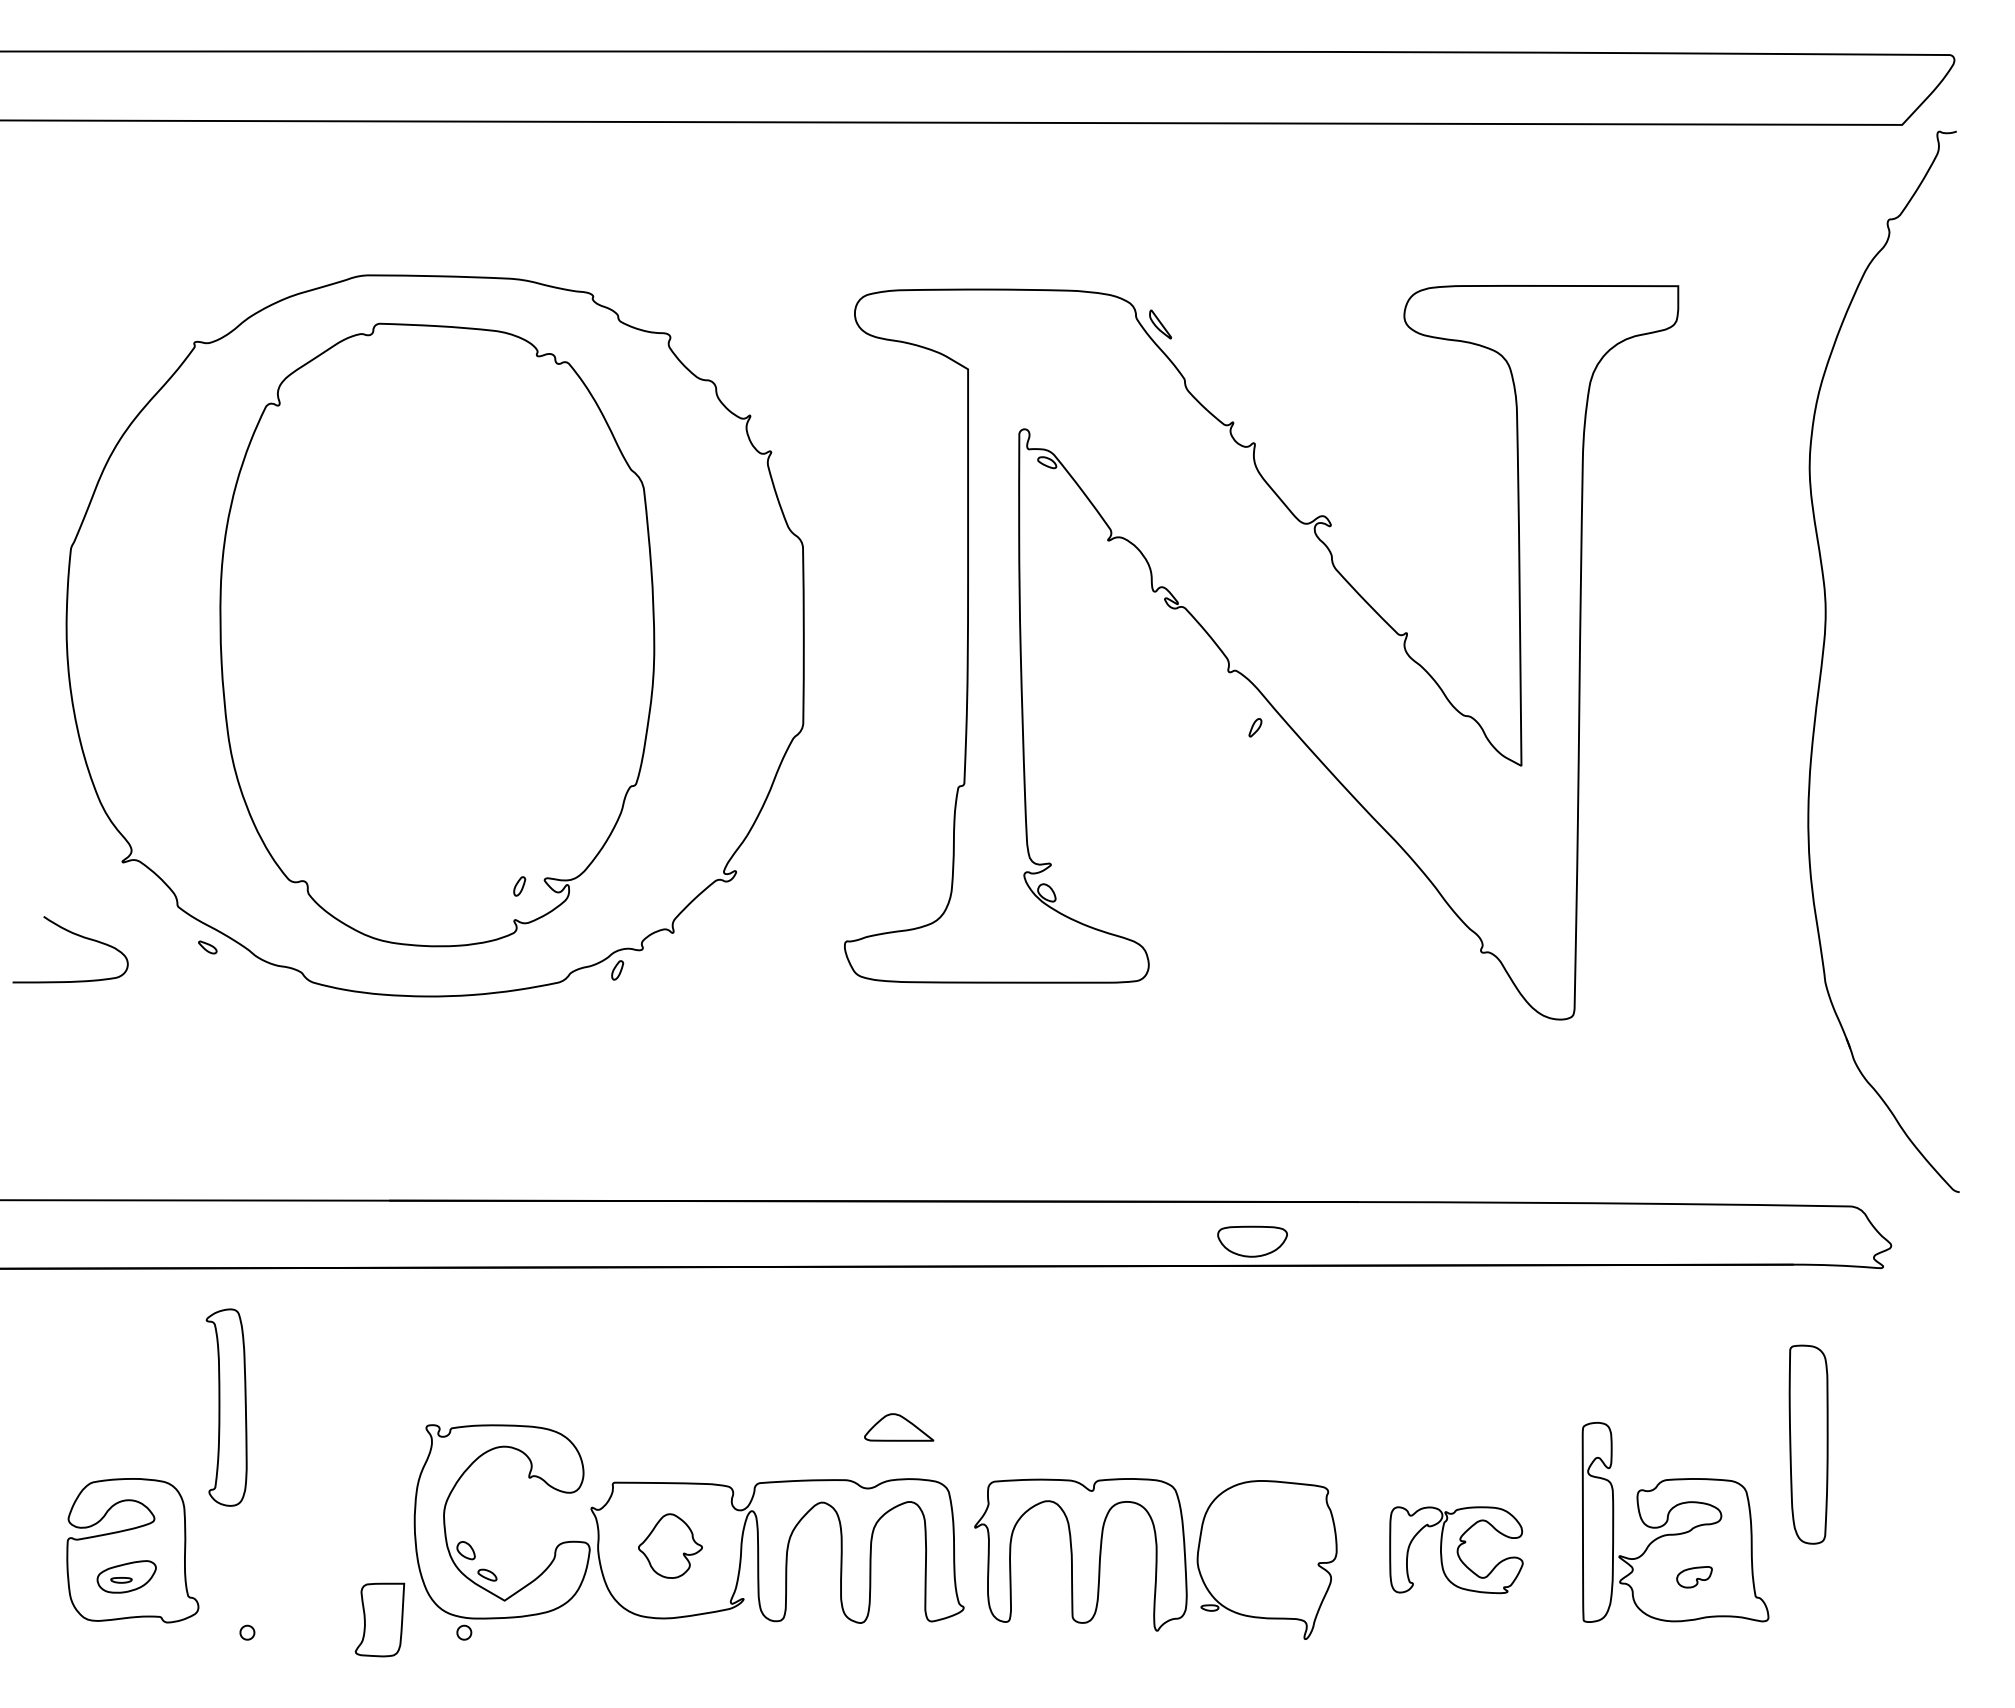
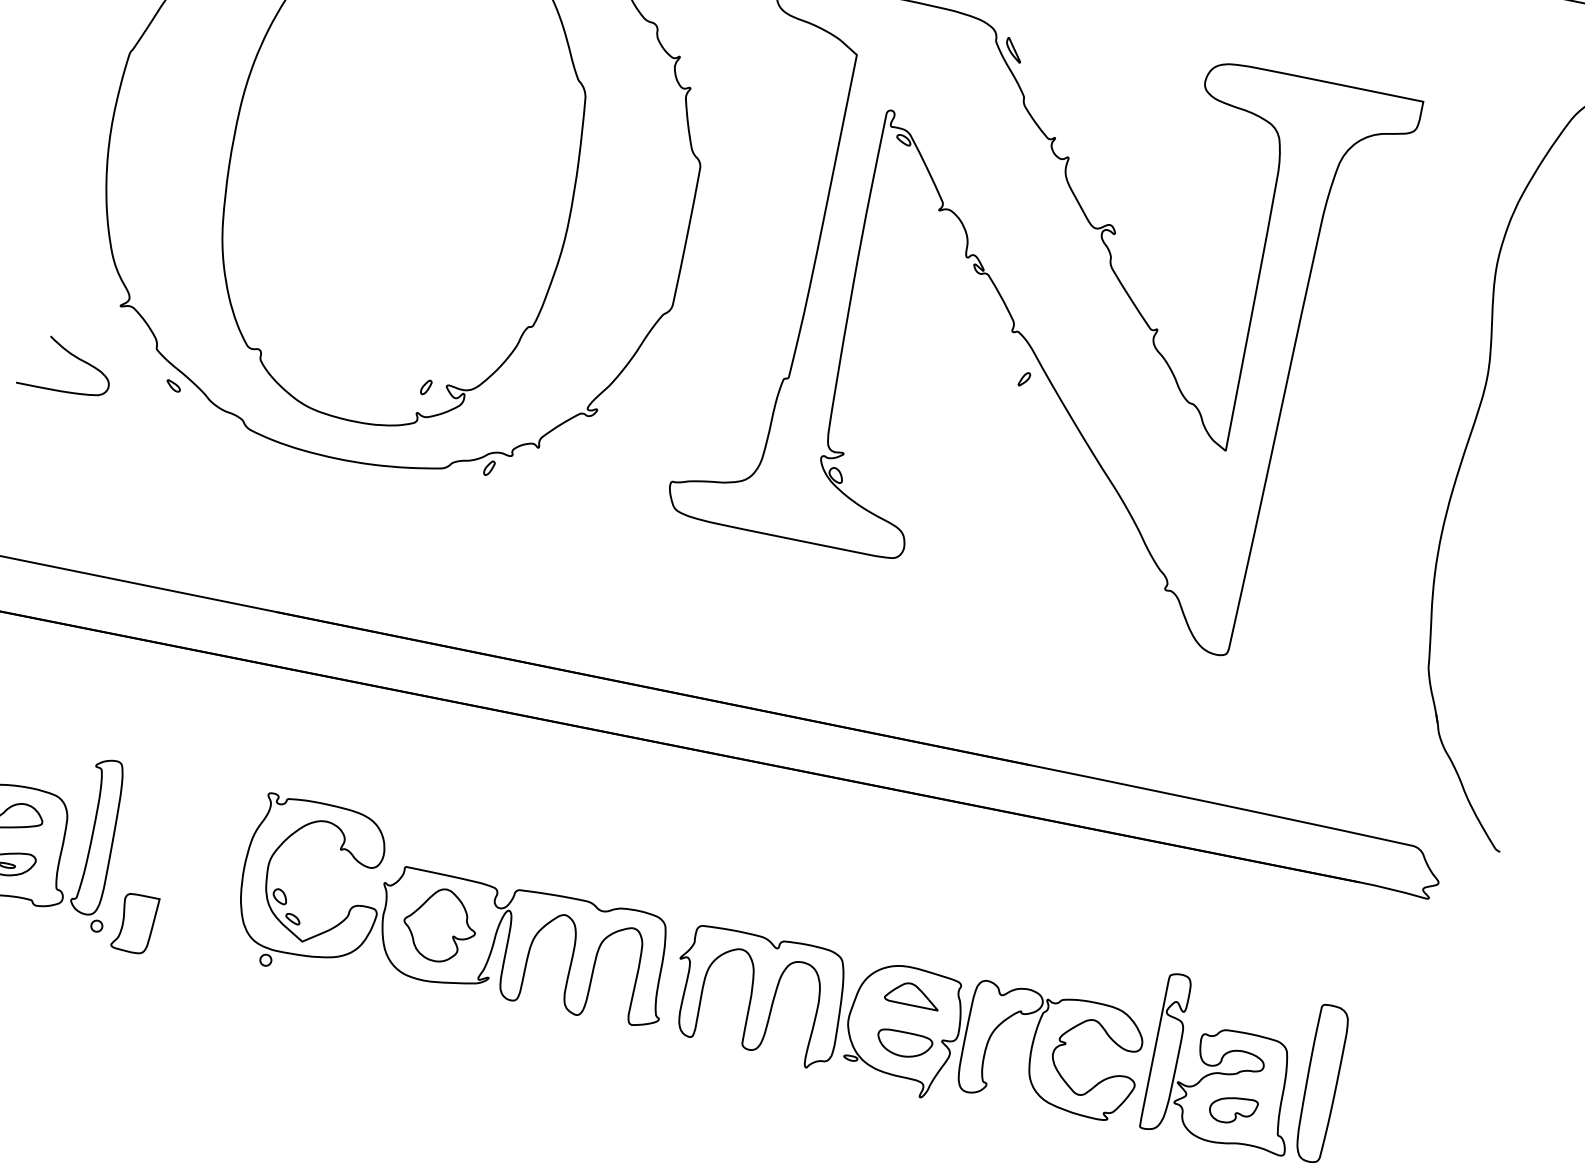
part: (1252, 1241) -> (904, 1044), moved
part: (226, 1407) -> (97, 837), moved
part: (899, 1427) -> (913, 994), moved
part: (1808, 1444) -> (1321, 1083), moved
part: (670, 1545) -> (440, 924), size x1.43
part: (1456, 1549) -> (1052, 1051), size x1.67
part: (1694, 1577) -> (1233, 1110), size x1.67
part: (379, 1619) -> (134, 923), moved

